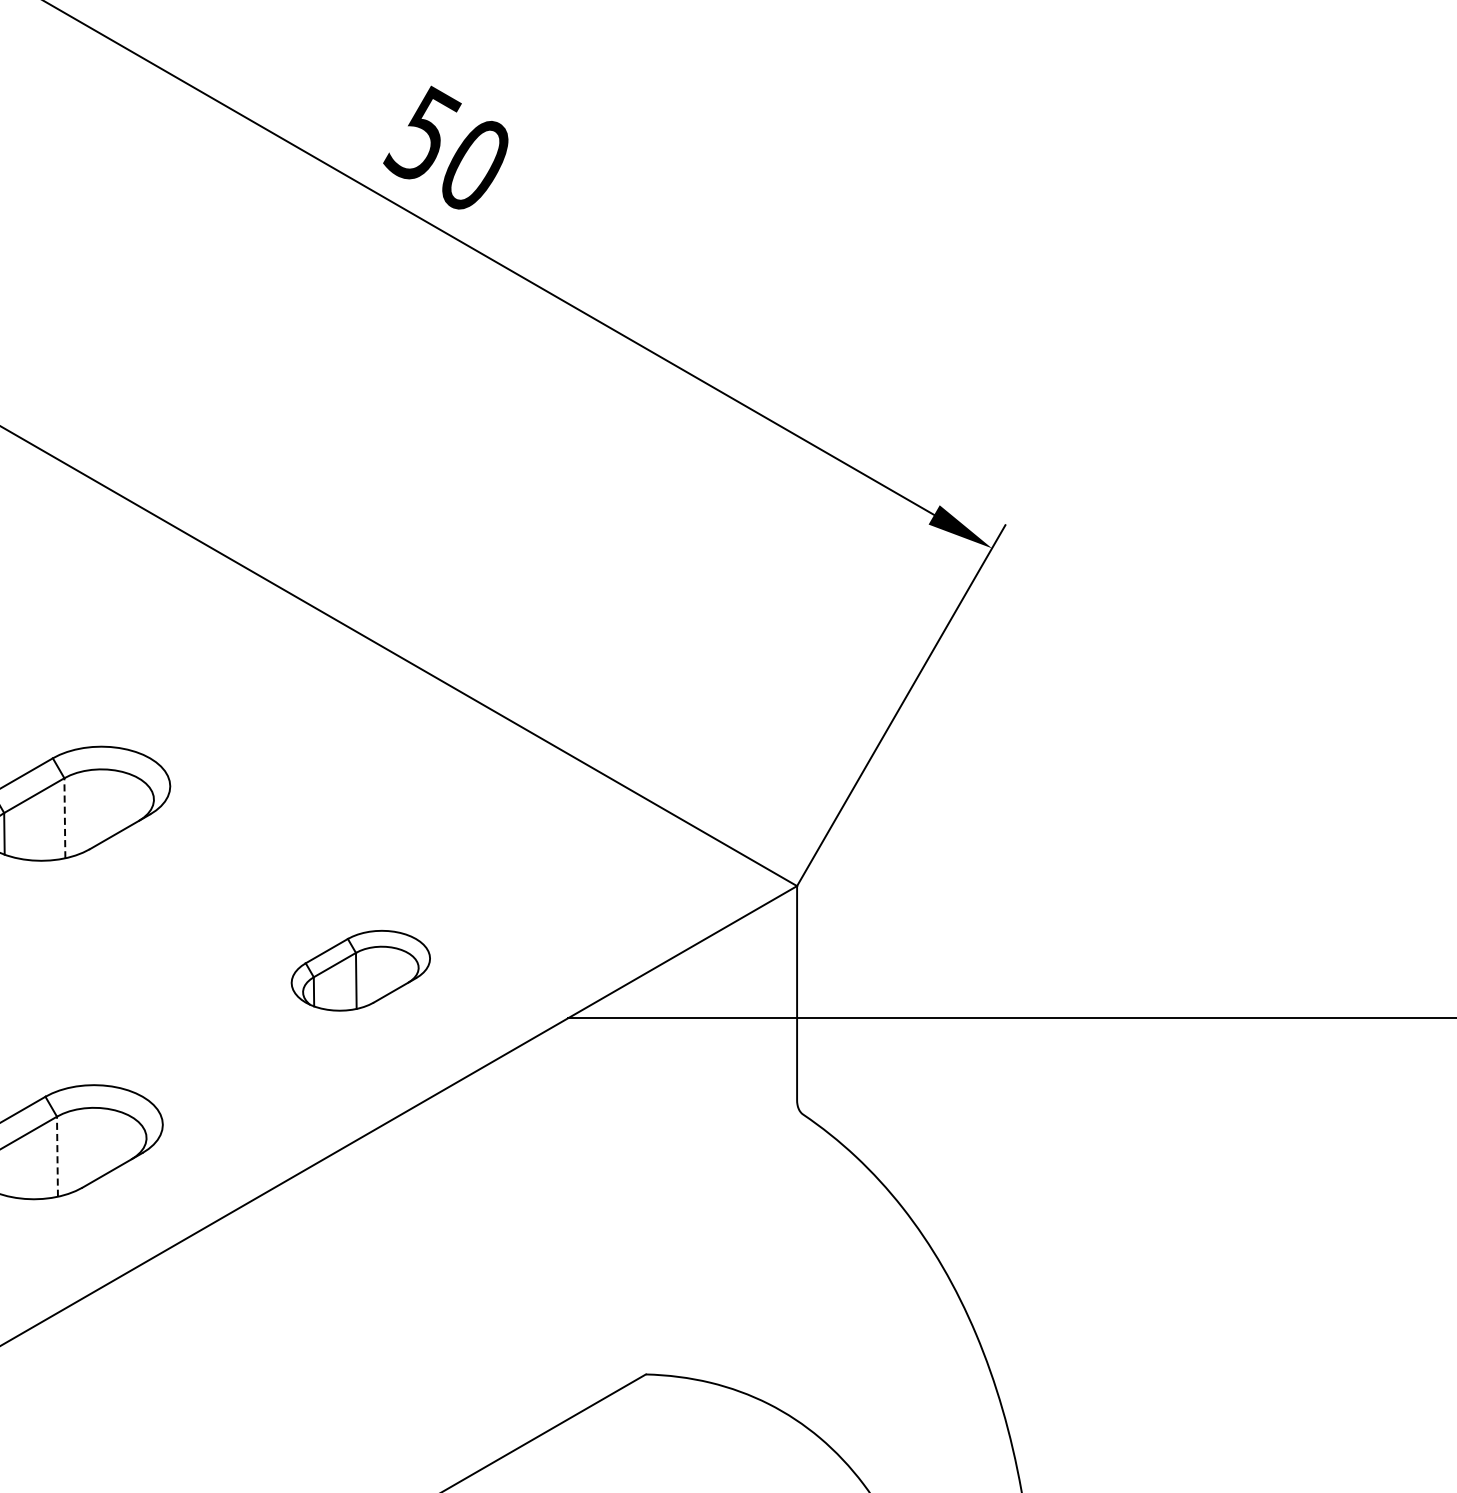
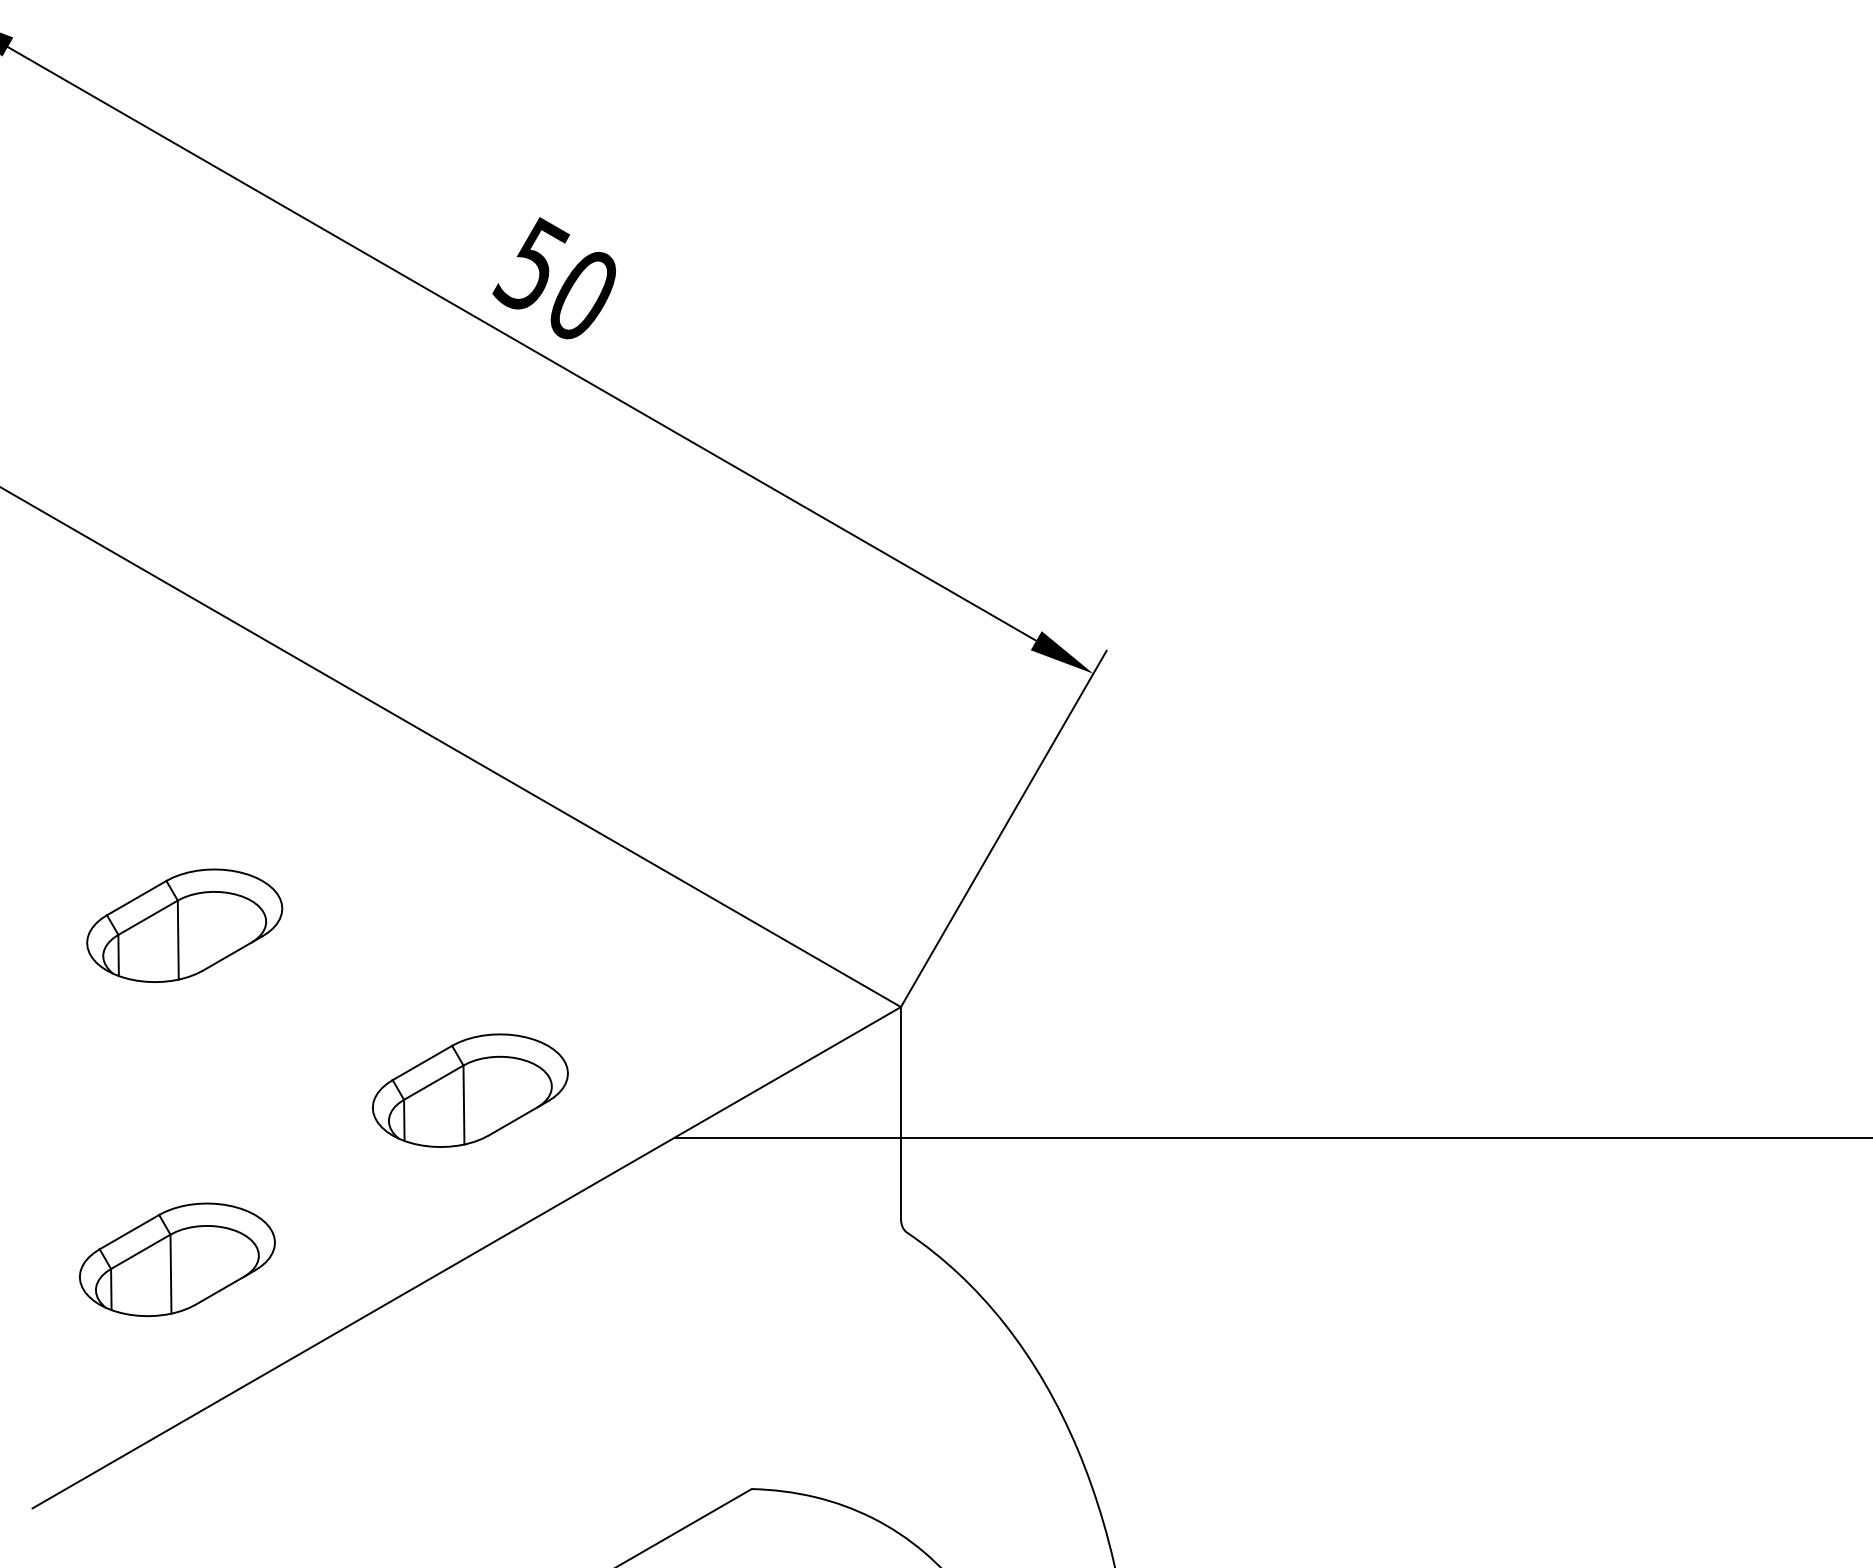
line: (65, 818) -> (178, 940), dashed -> solid
part: (360, 970) -> (470, 1090), size x1.43
line: (56, 1157) -> (170, 1274), dashed -> solid

